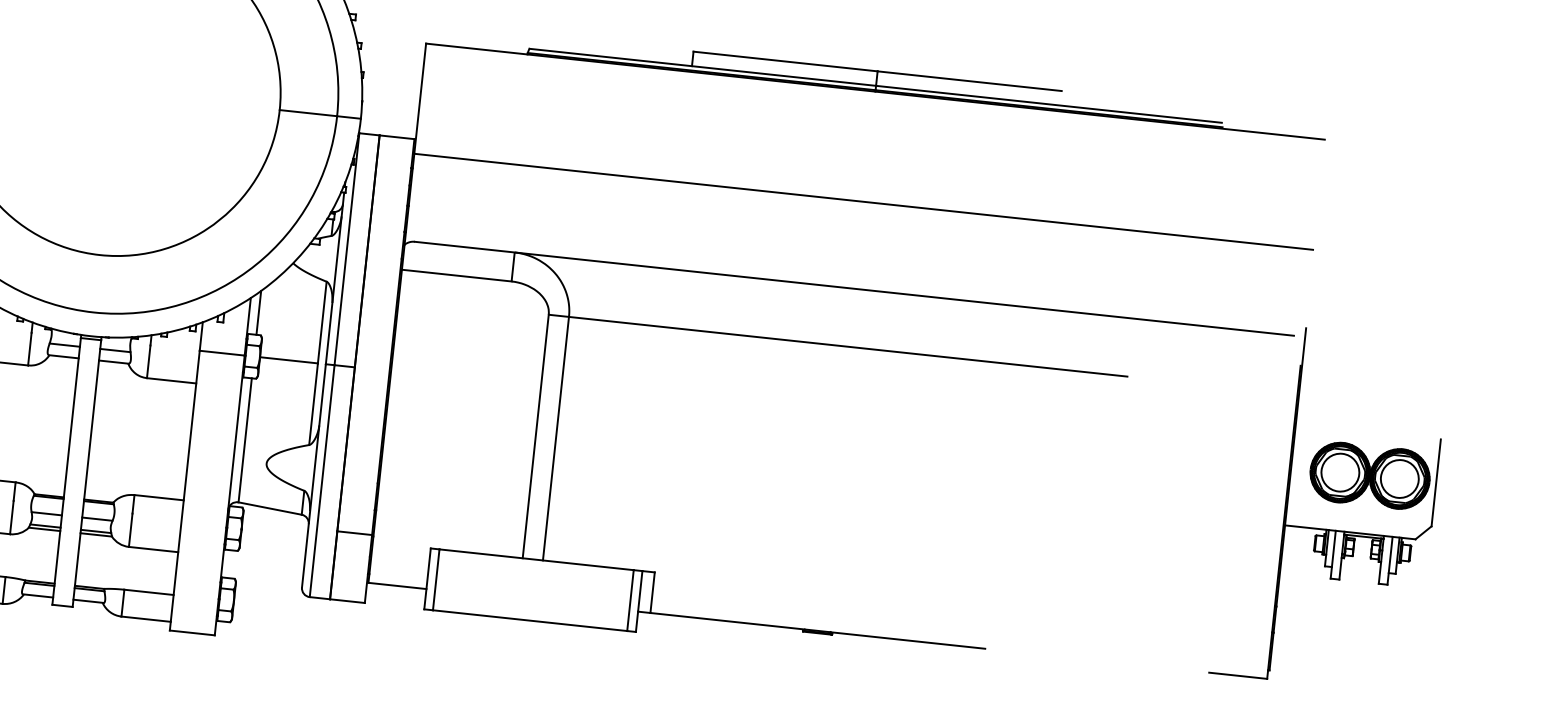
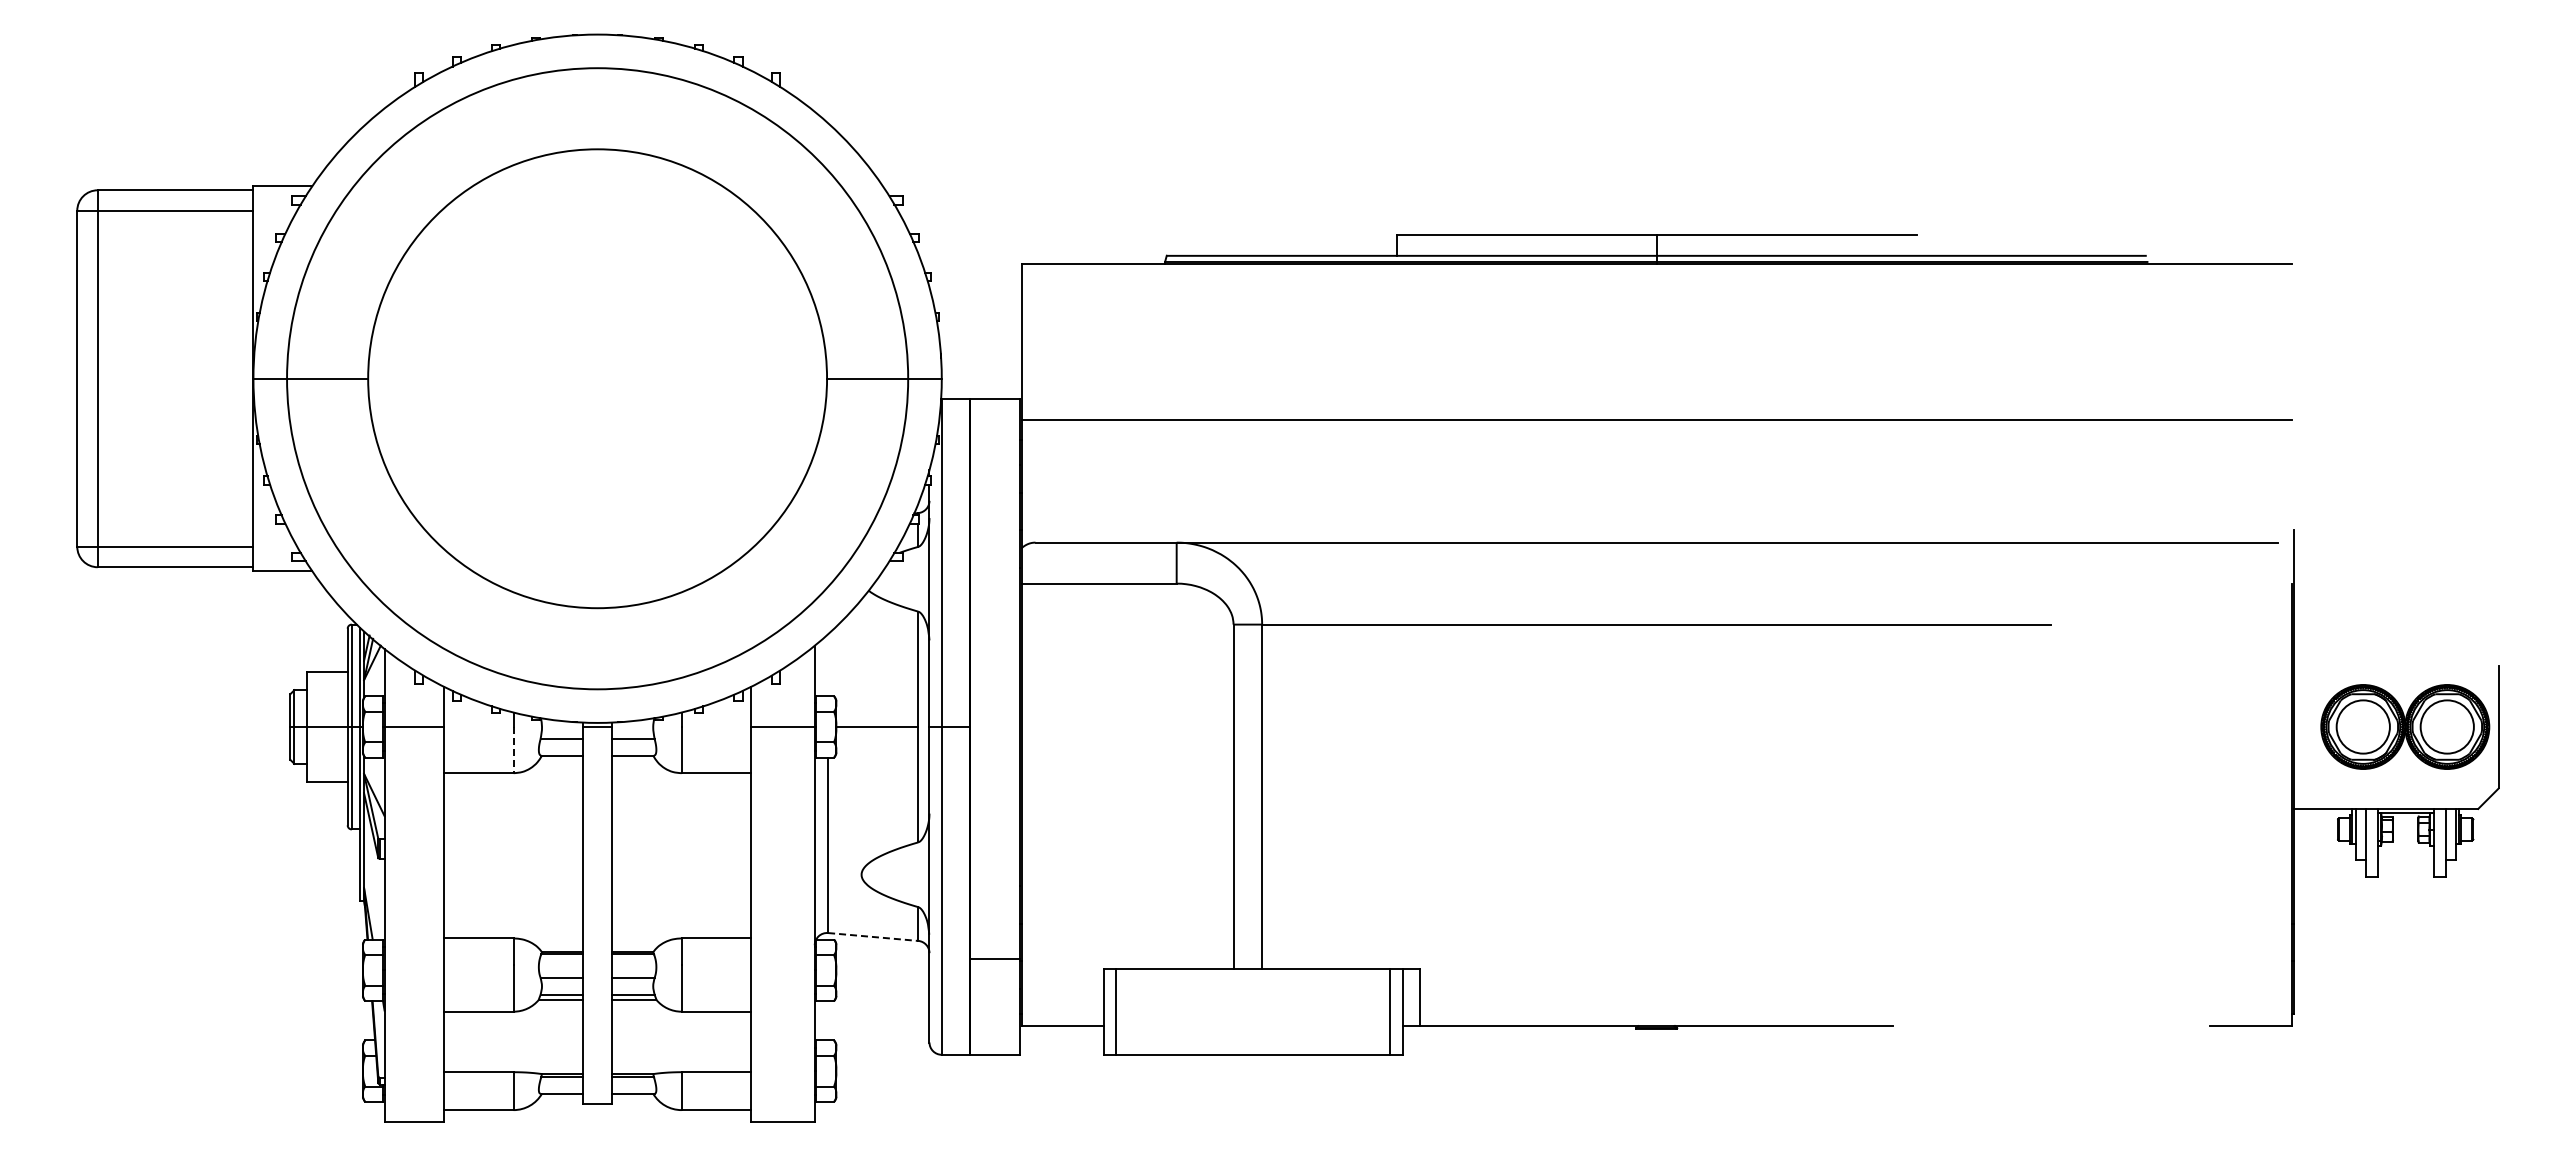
line: (259, 313) -> (828, 665), removed
line: (29, 349) -> (513, 750), solid -> dashed
line: (270, 508) -> (873, 937), solid -> dashed

